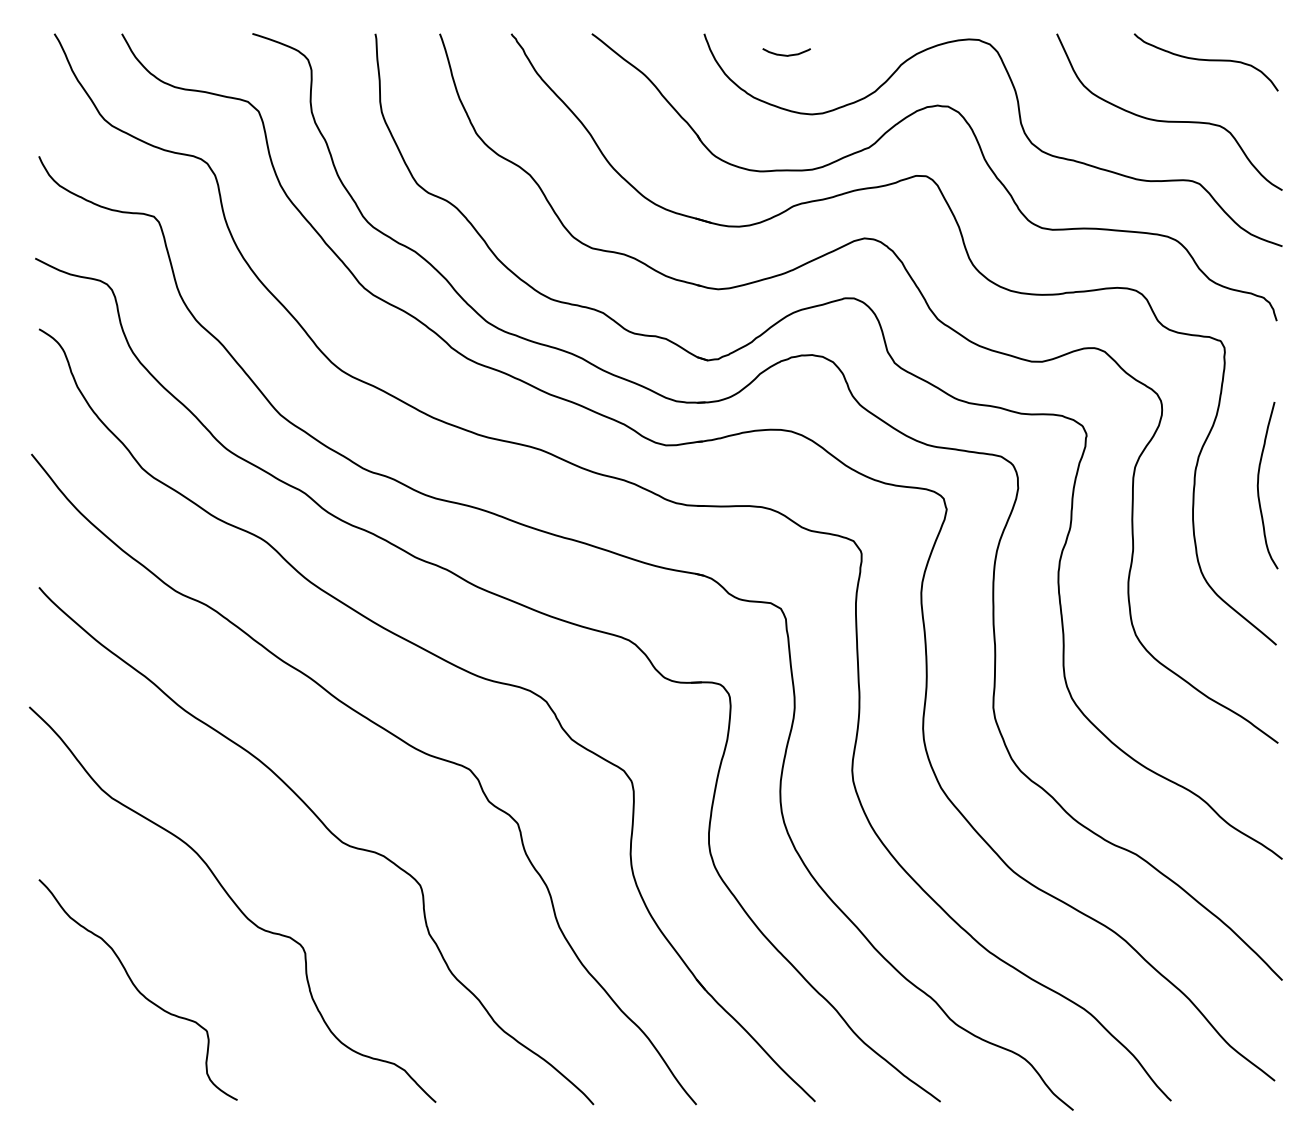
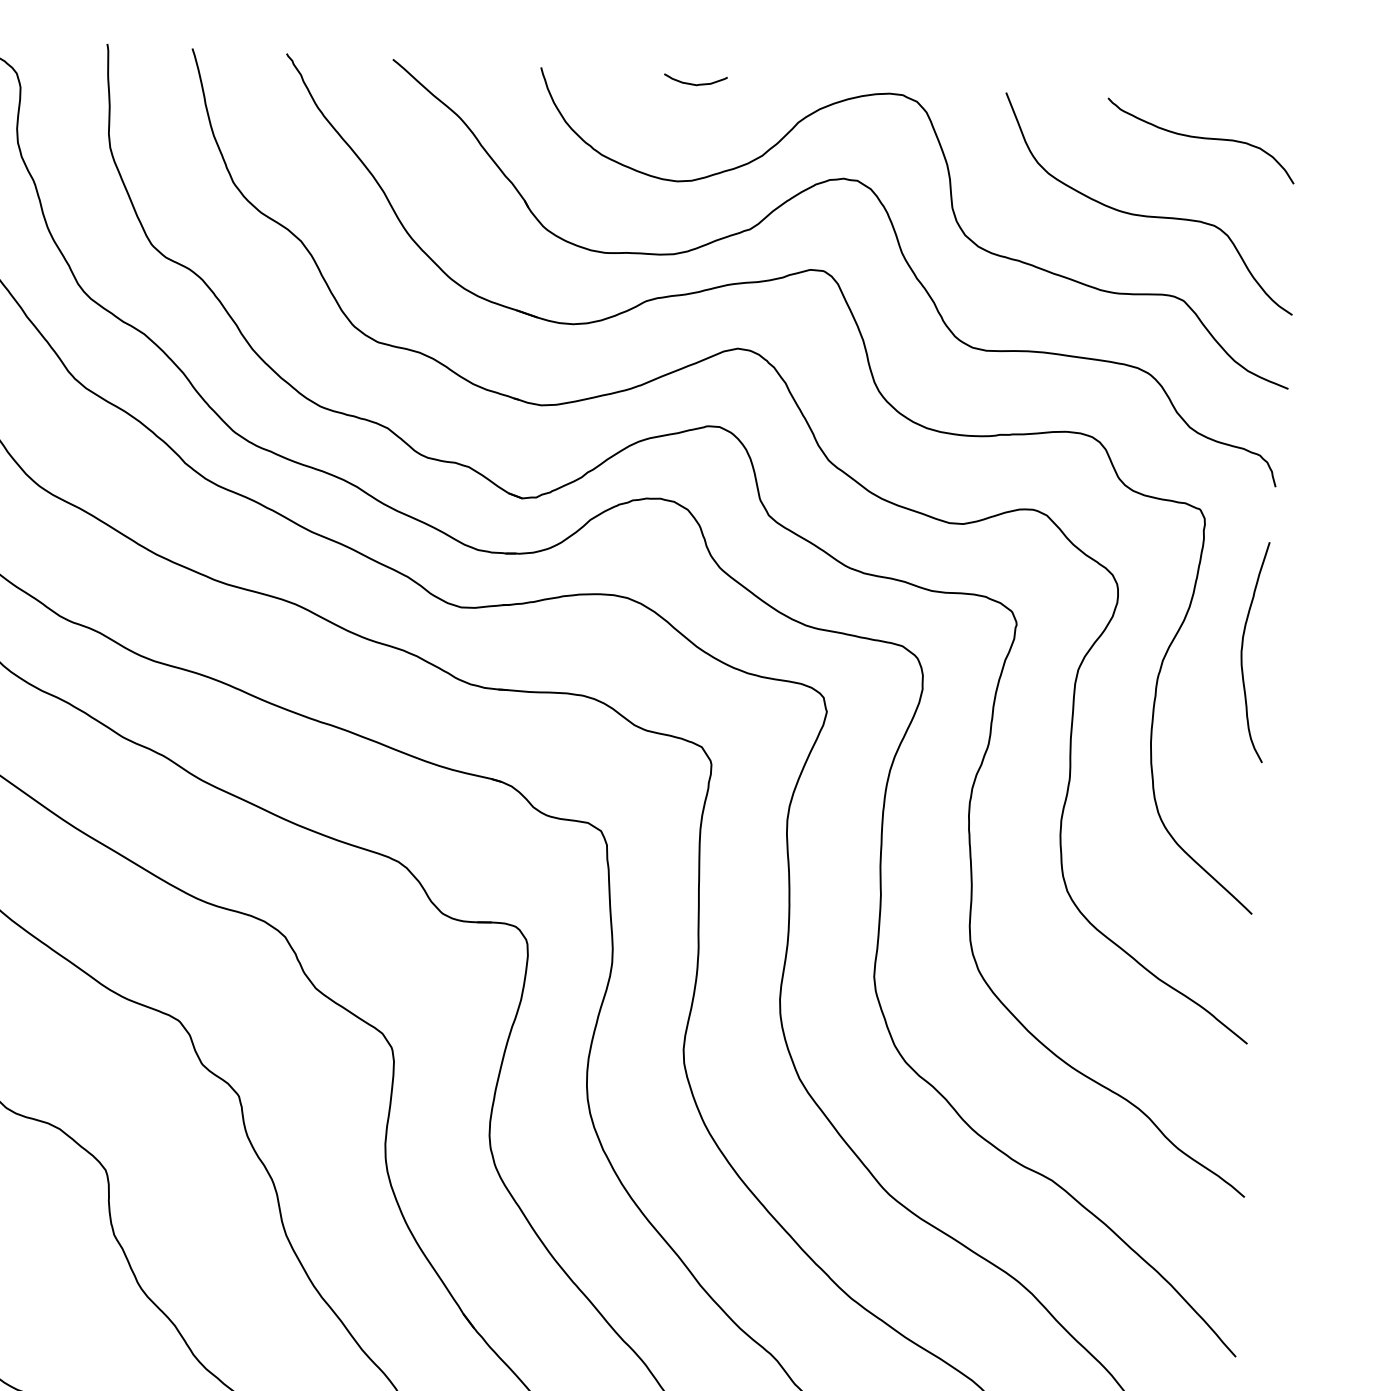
curve: (786, 54) -> (695, 83), moved
curve: (1258, 485) -> (1242, 651), moved

